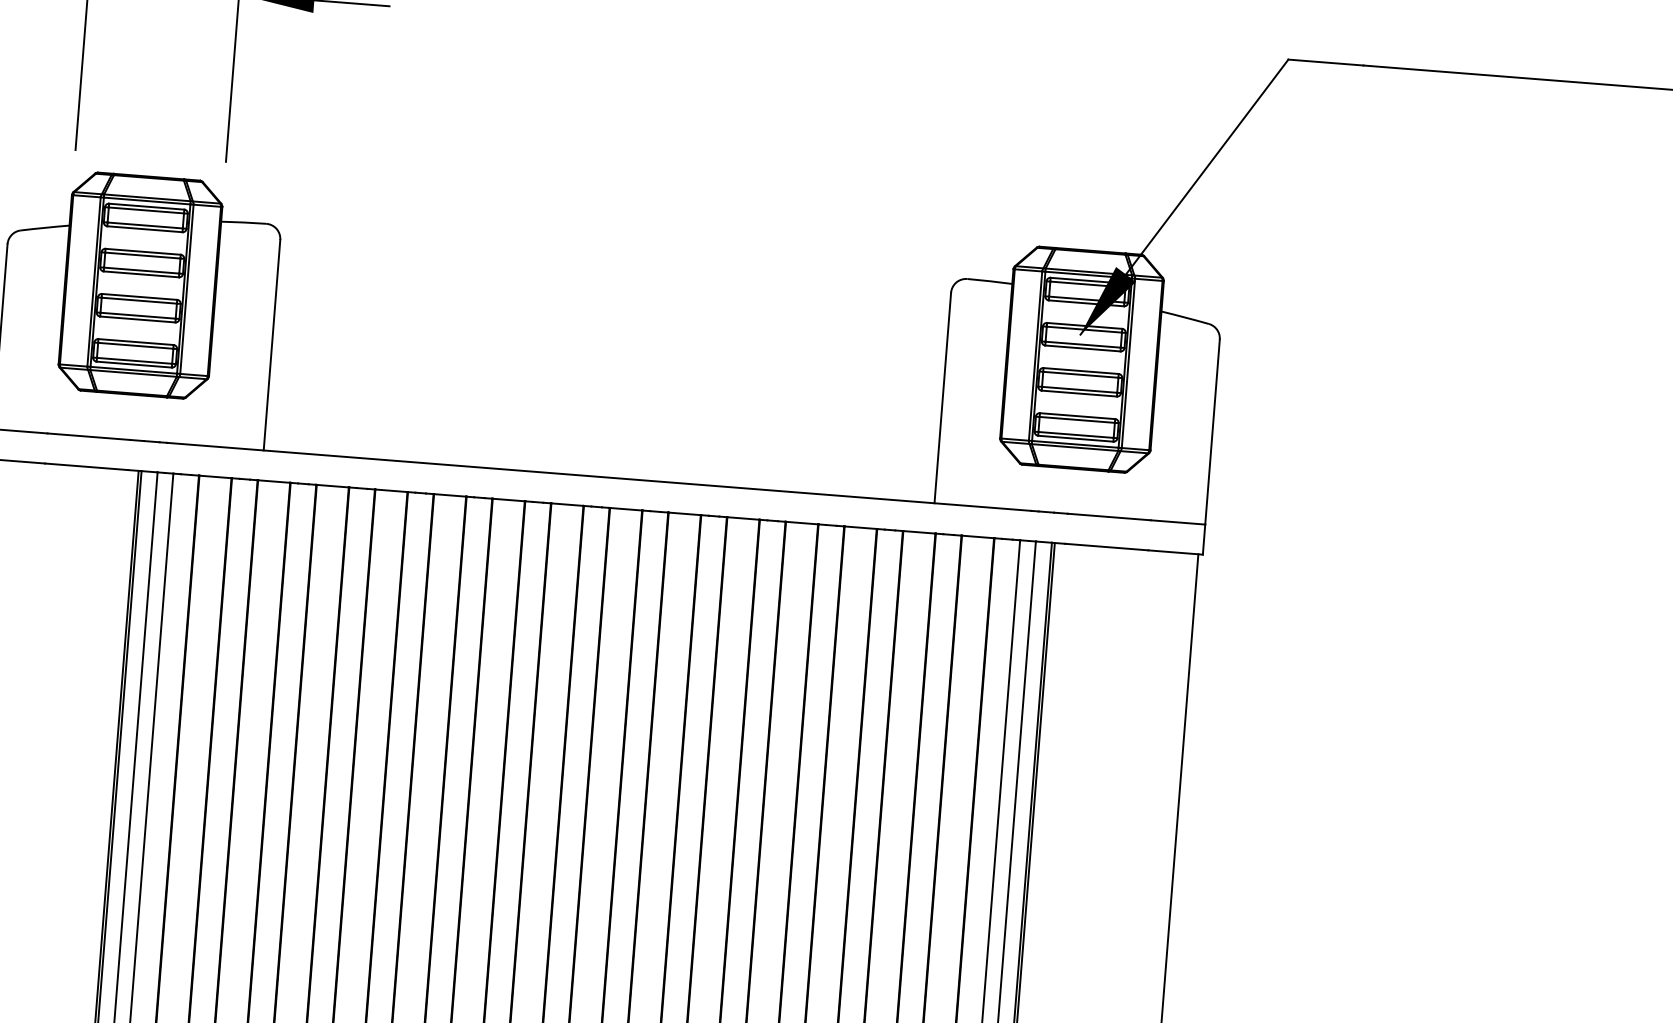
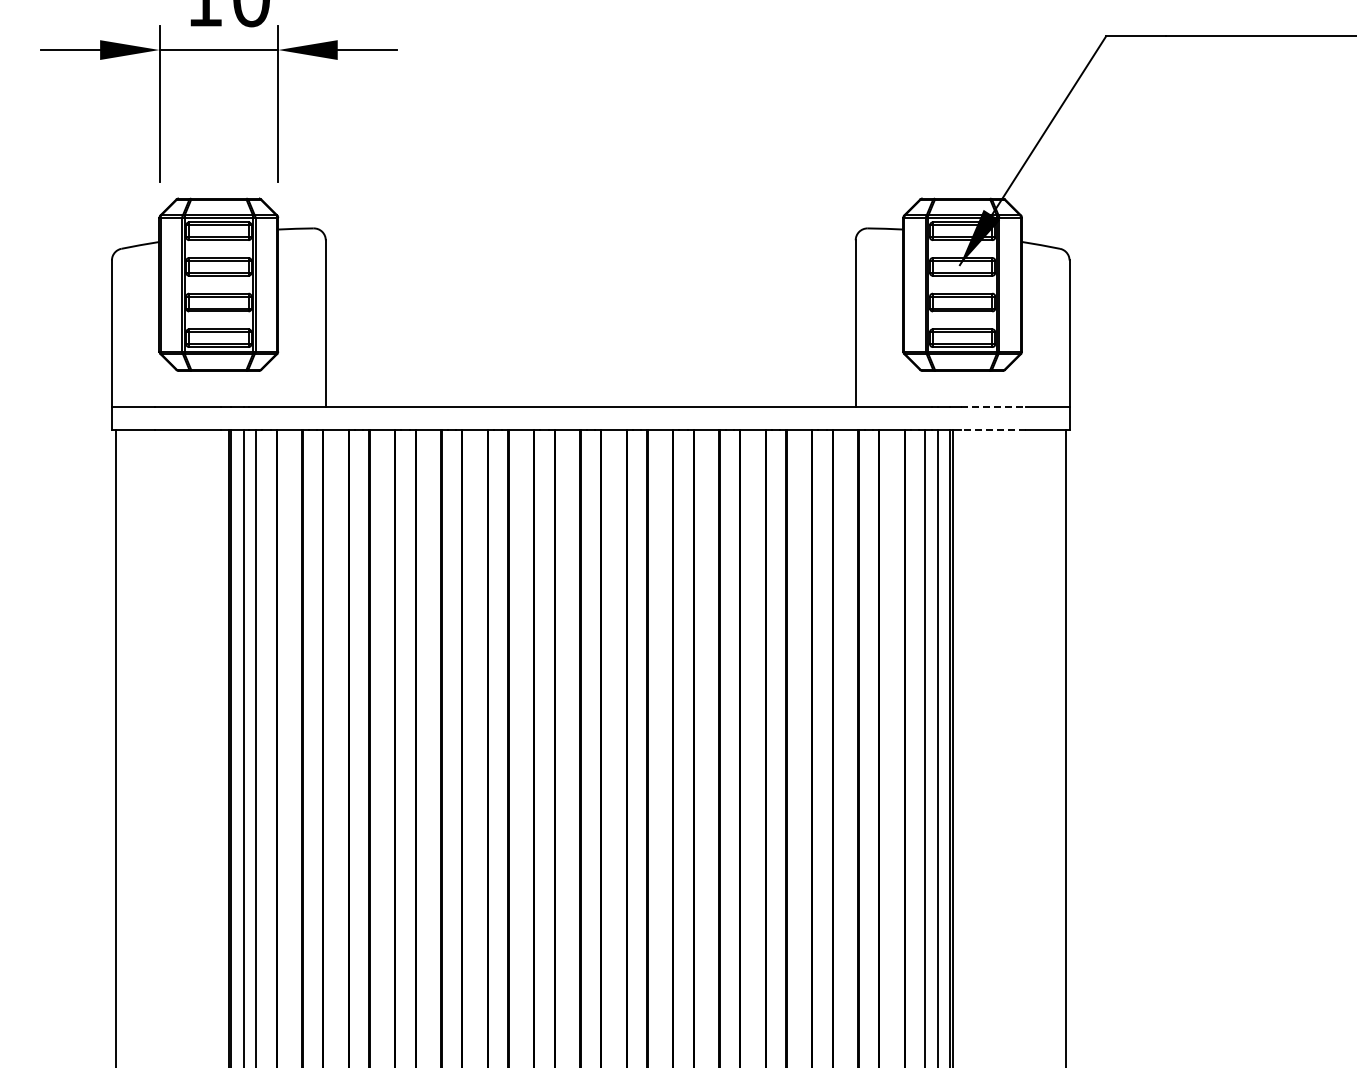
line: (1108, 516) -> (993, 406), solid -> dashed
line: (1106, 547) -> (993, 430), solid -> dashed

